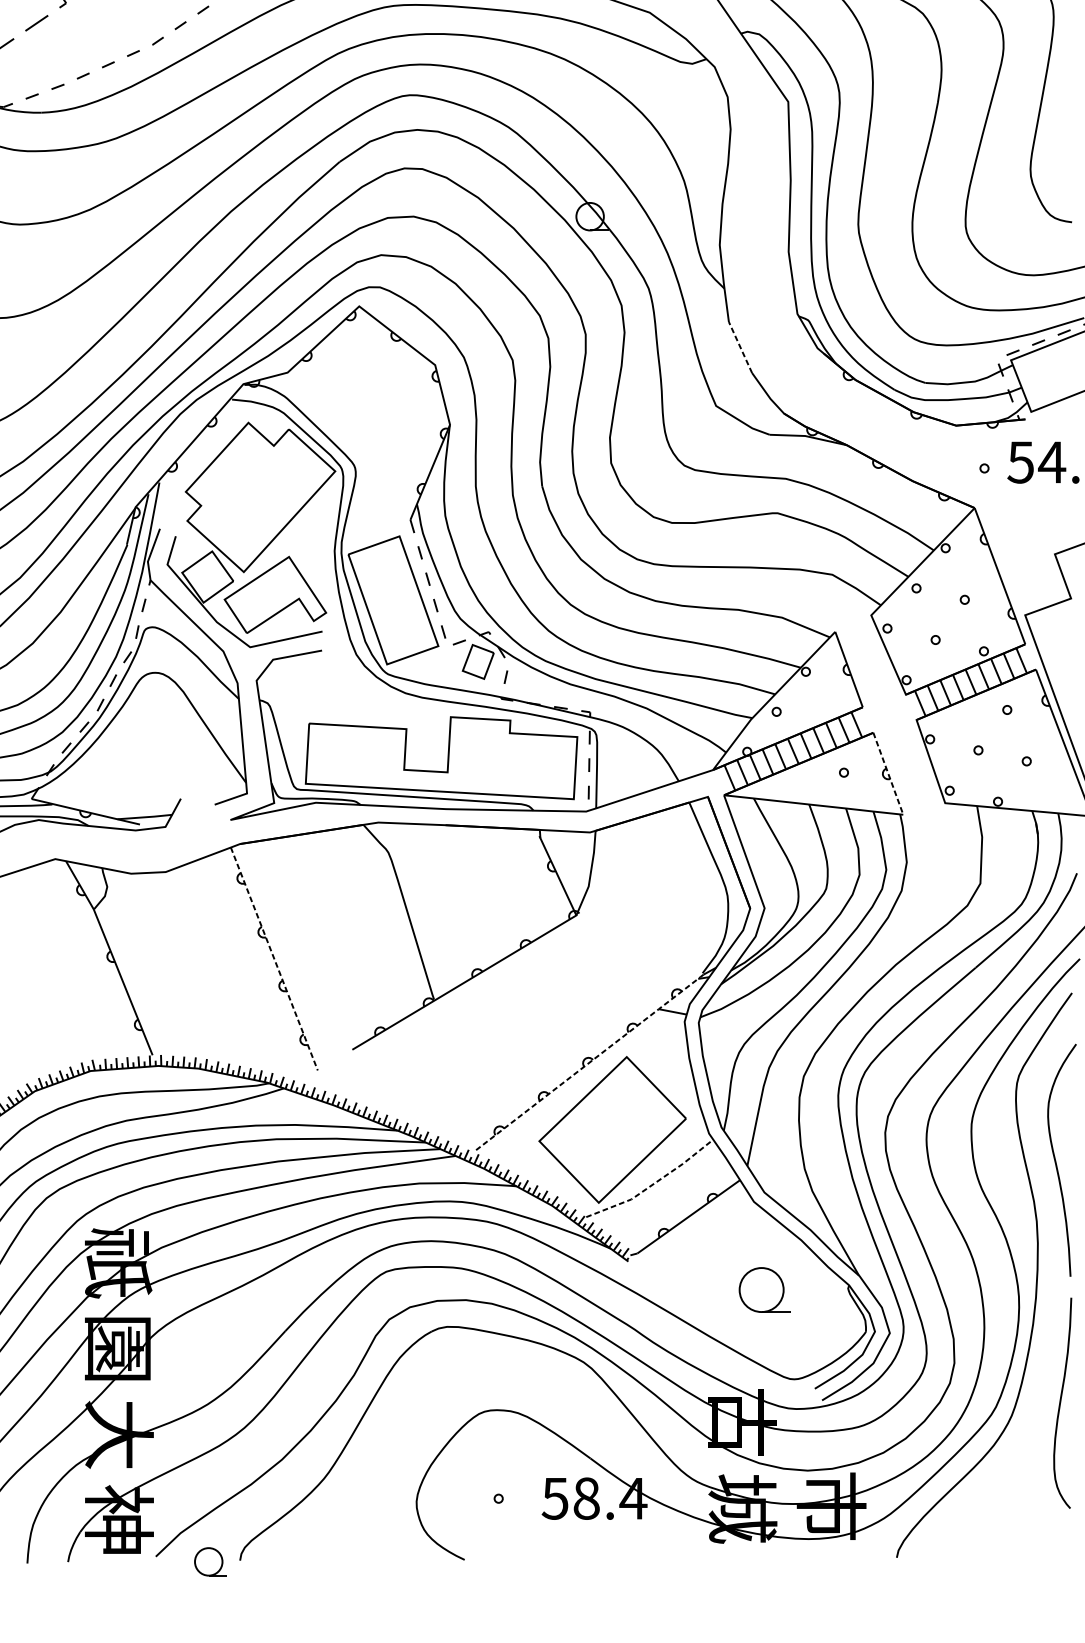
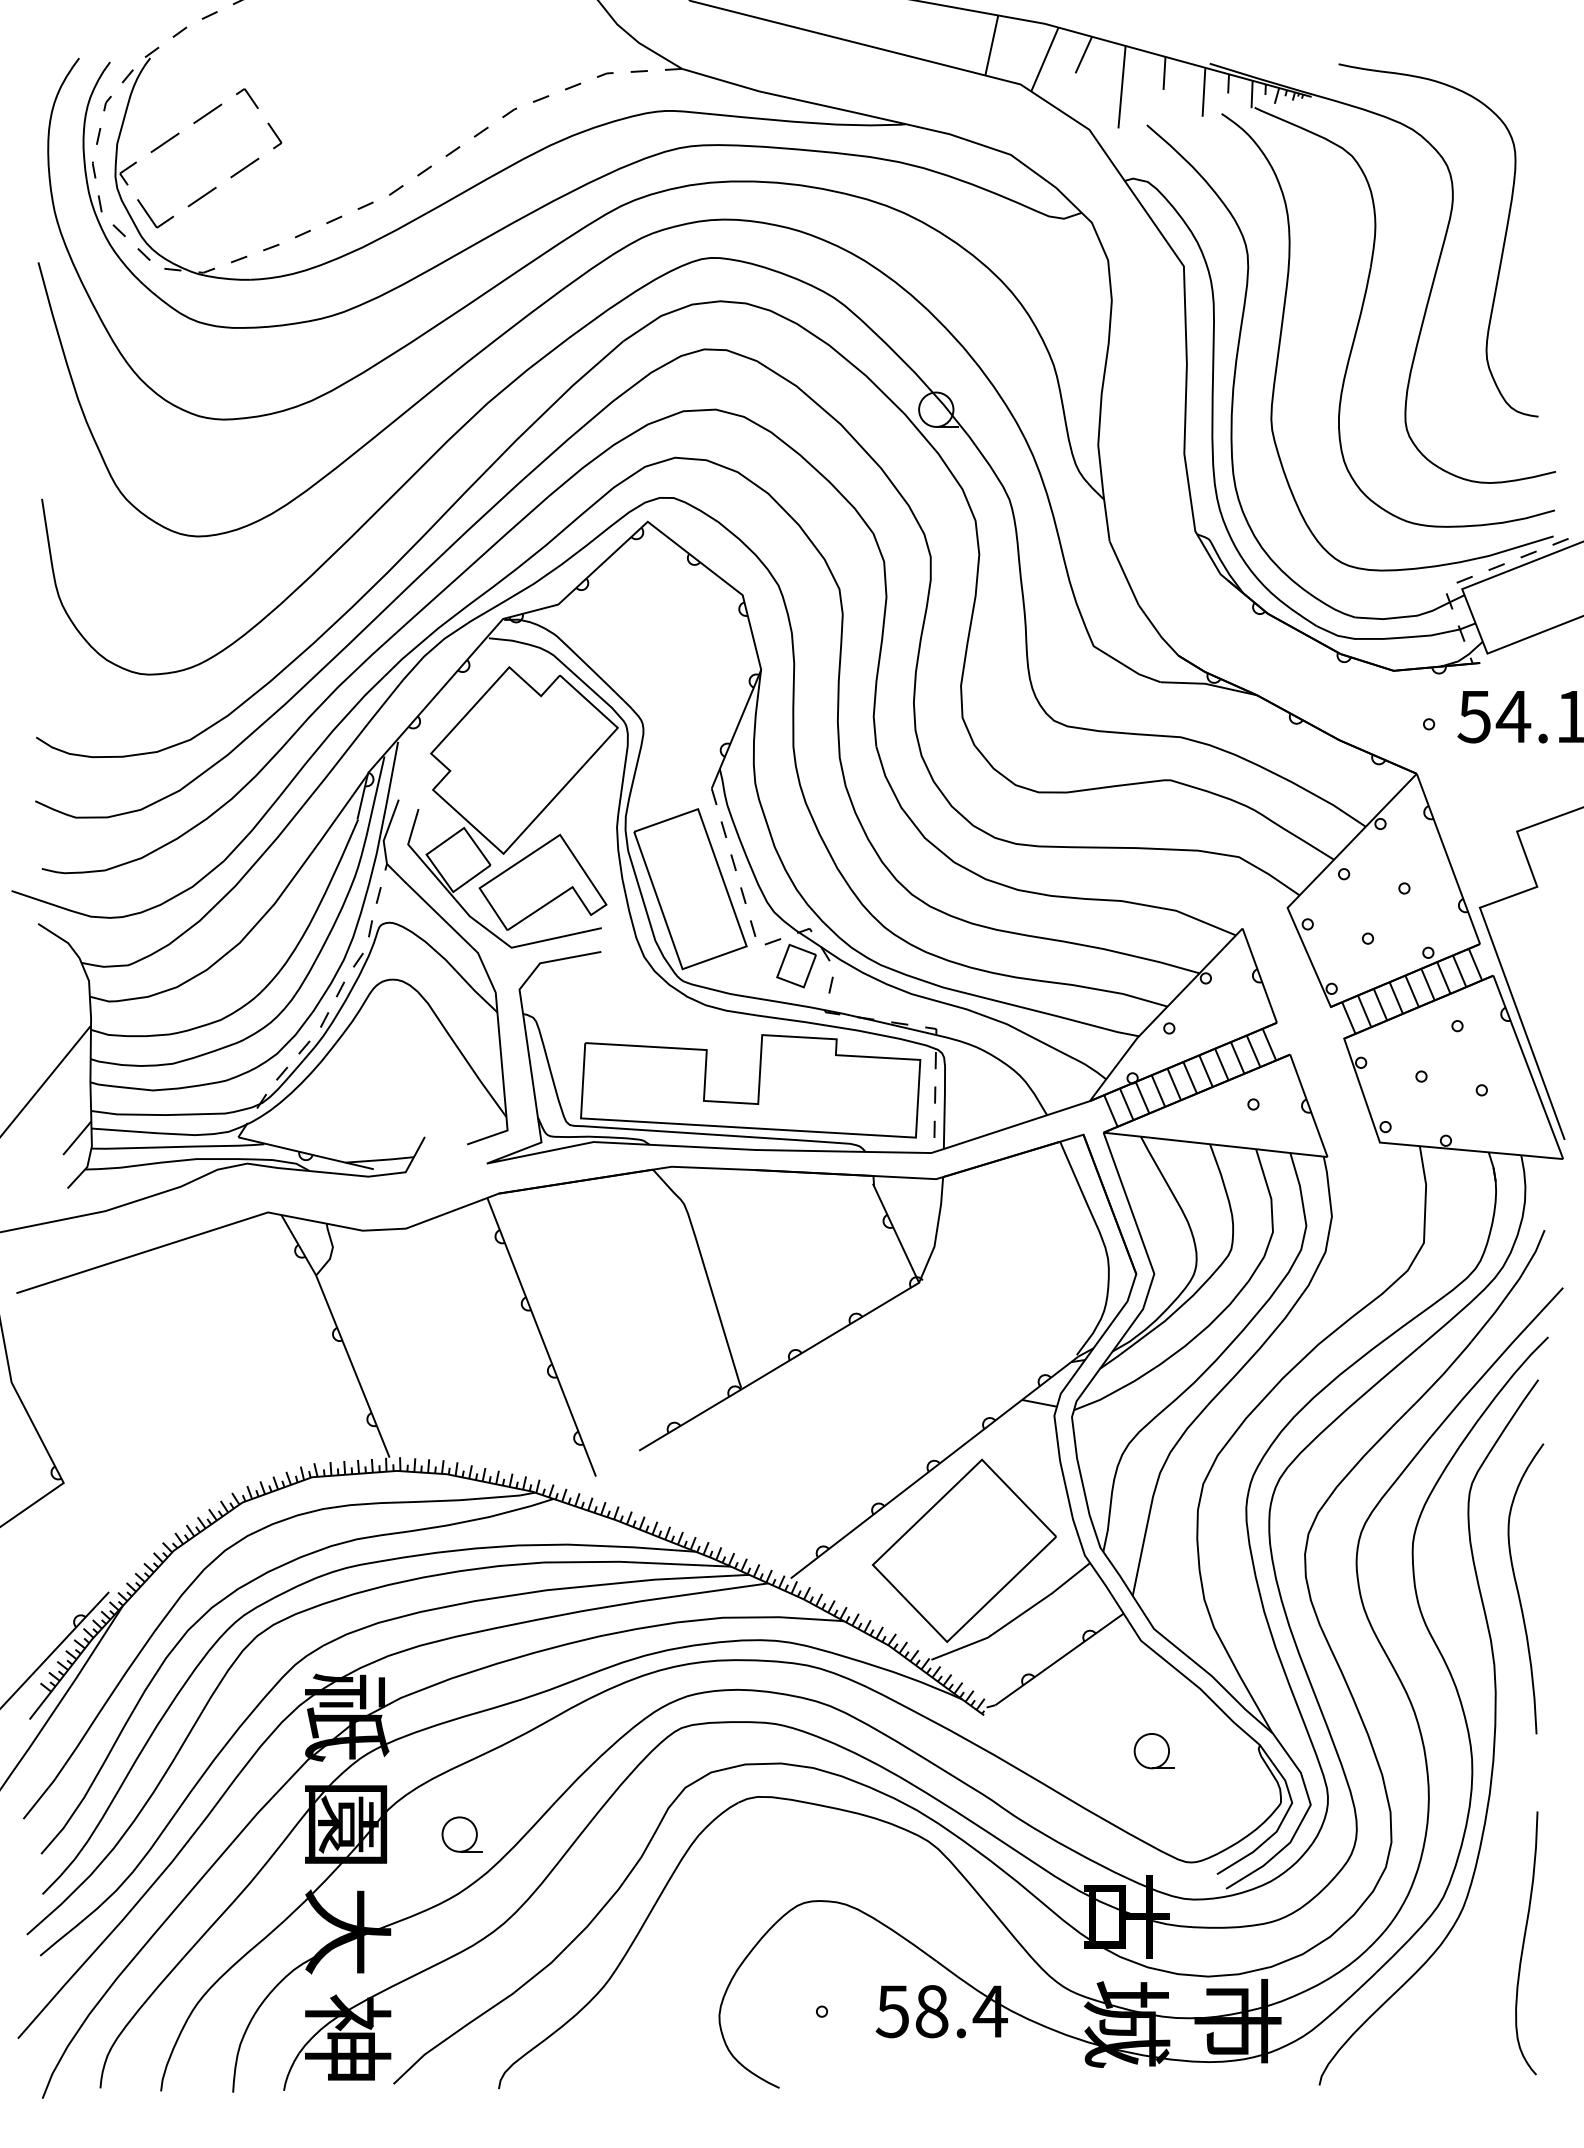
line: (739, 346) -> (1123, 572), dashed -> solid
line: (888, 773) -> (1308, 1105), dashed -> solid
line: (274, 959) -> (541, 1337), dashed -> solid
line: (589, 1062) -> (935, 1466), dashed -> solid
line: (653, 1184) -> (1015, 1618), dashed -> solid
part: (763, 1290) -> (1153, 1751), size x0.62
curve: (1060, 1403) -> (1524, 1943), moved
part: (210, 1561) -> (461, 1834), moved

